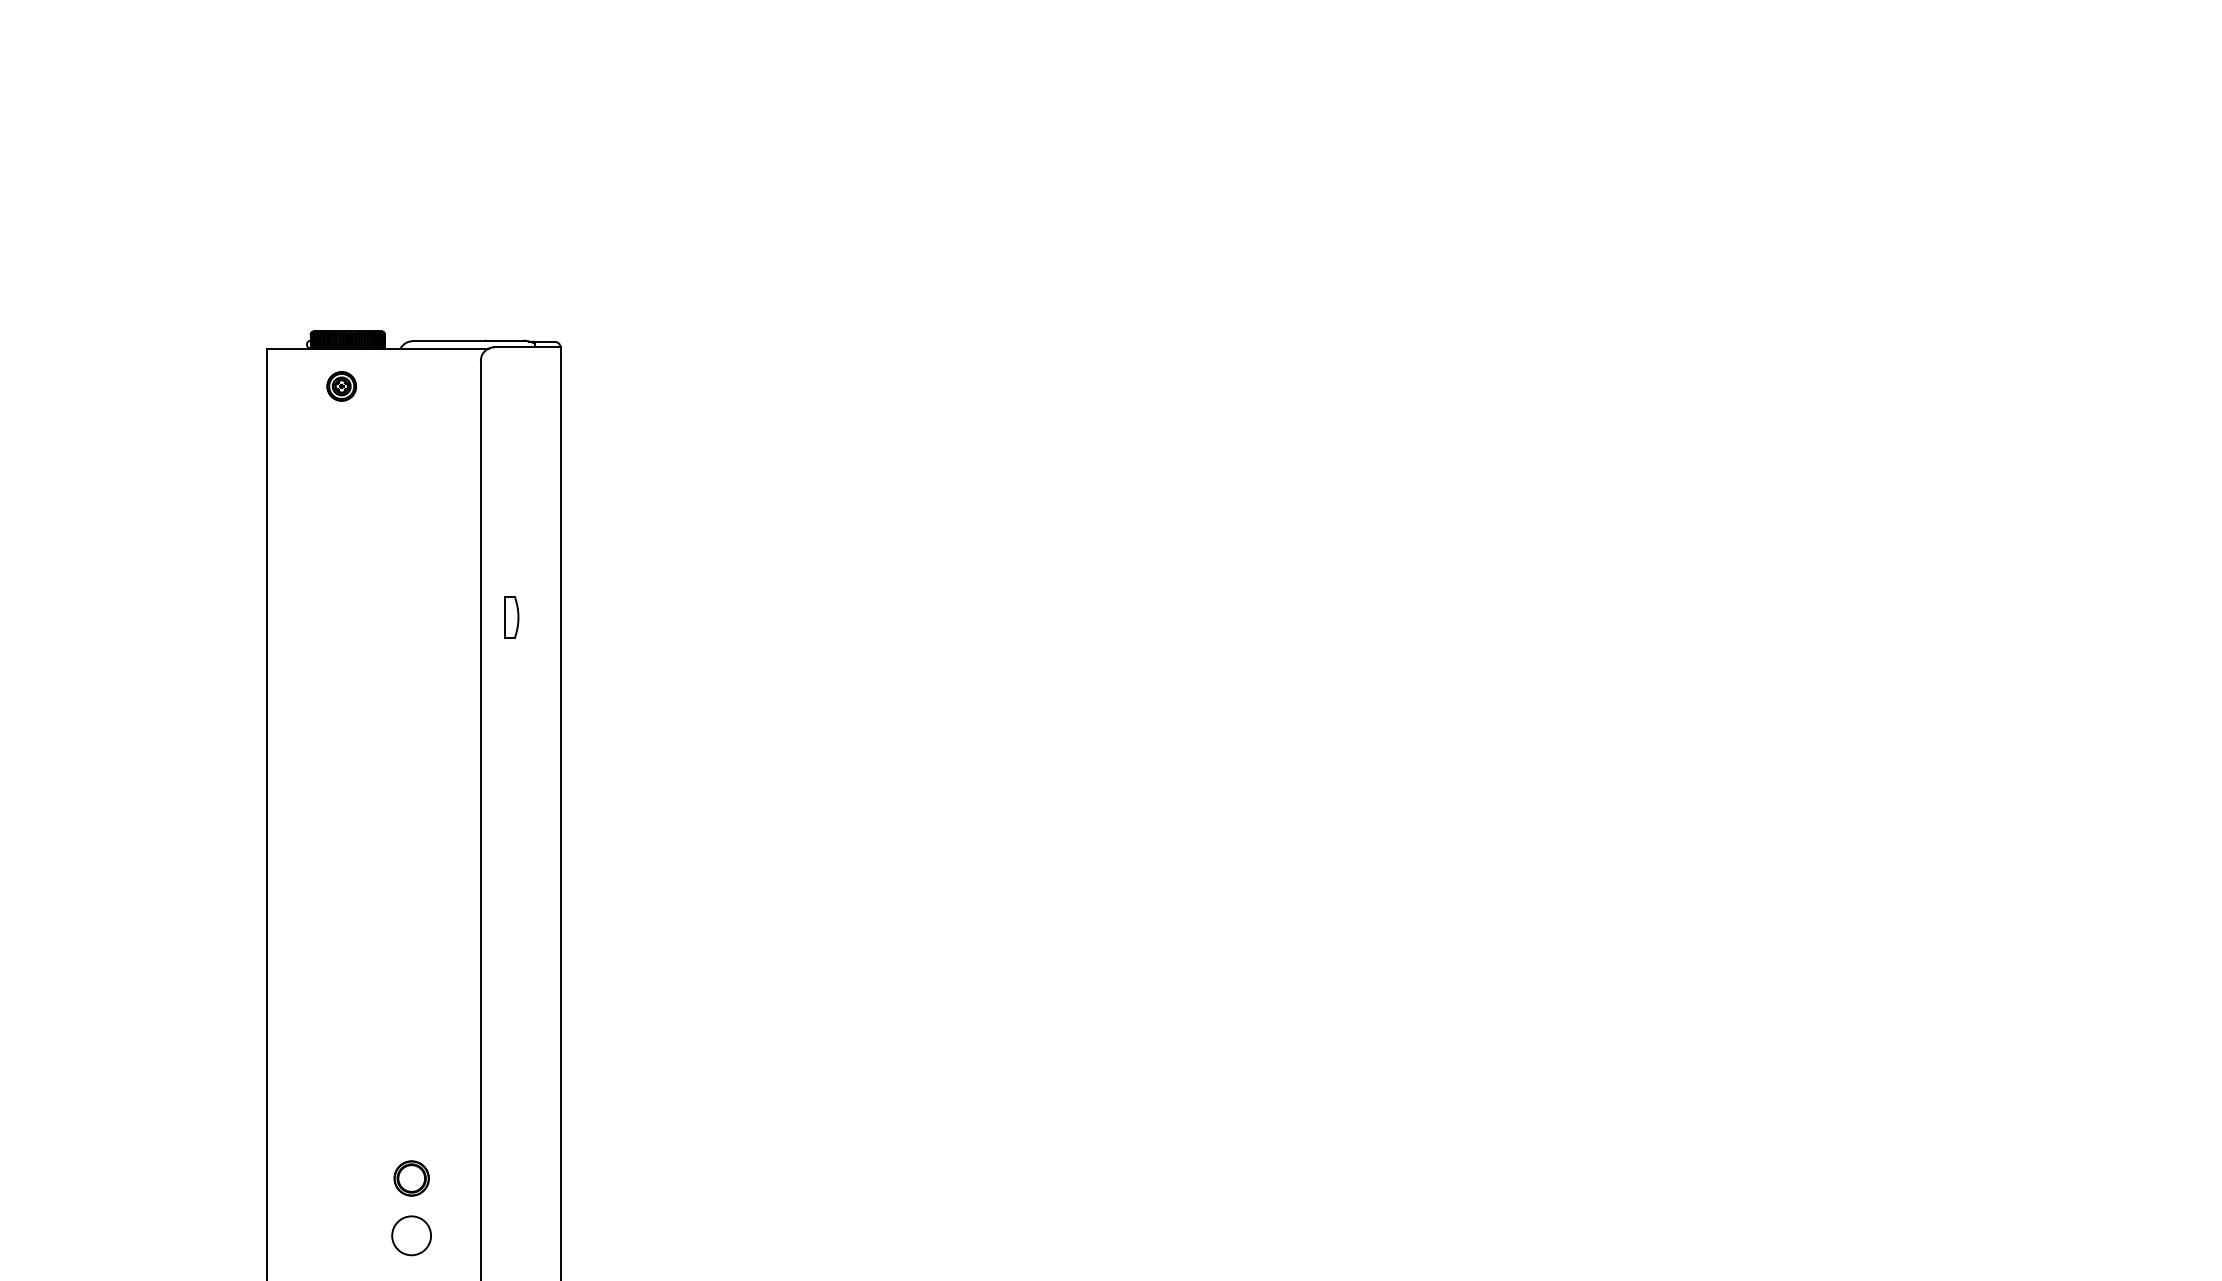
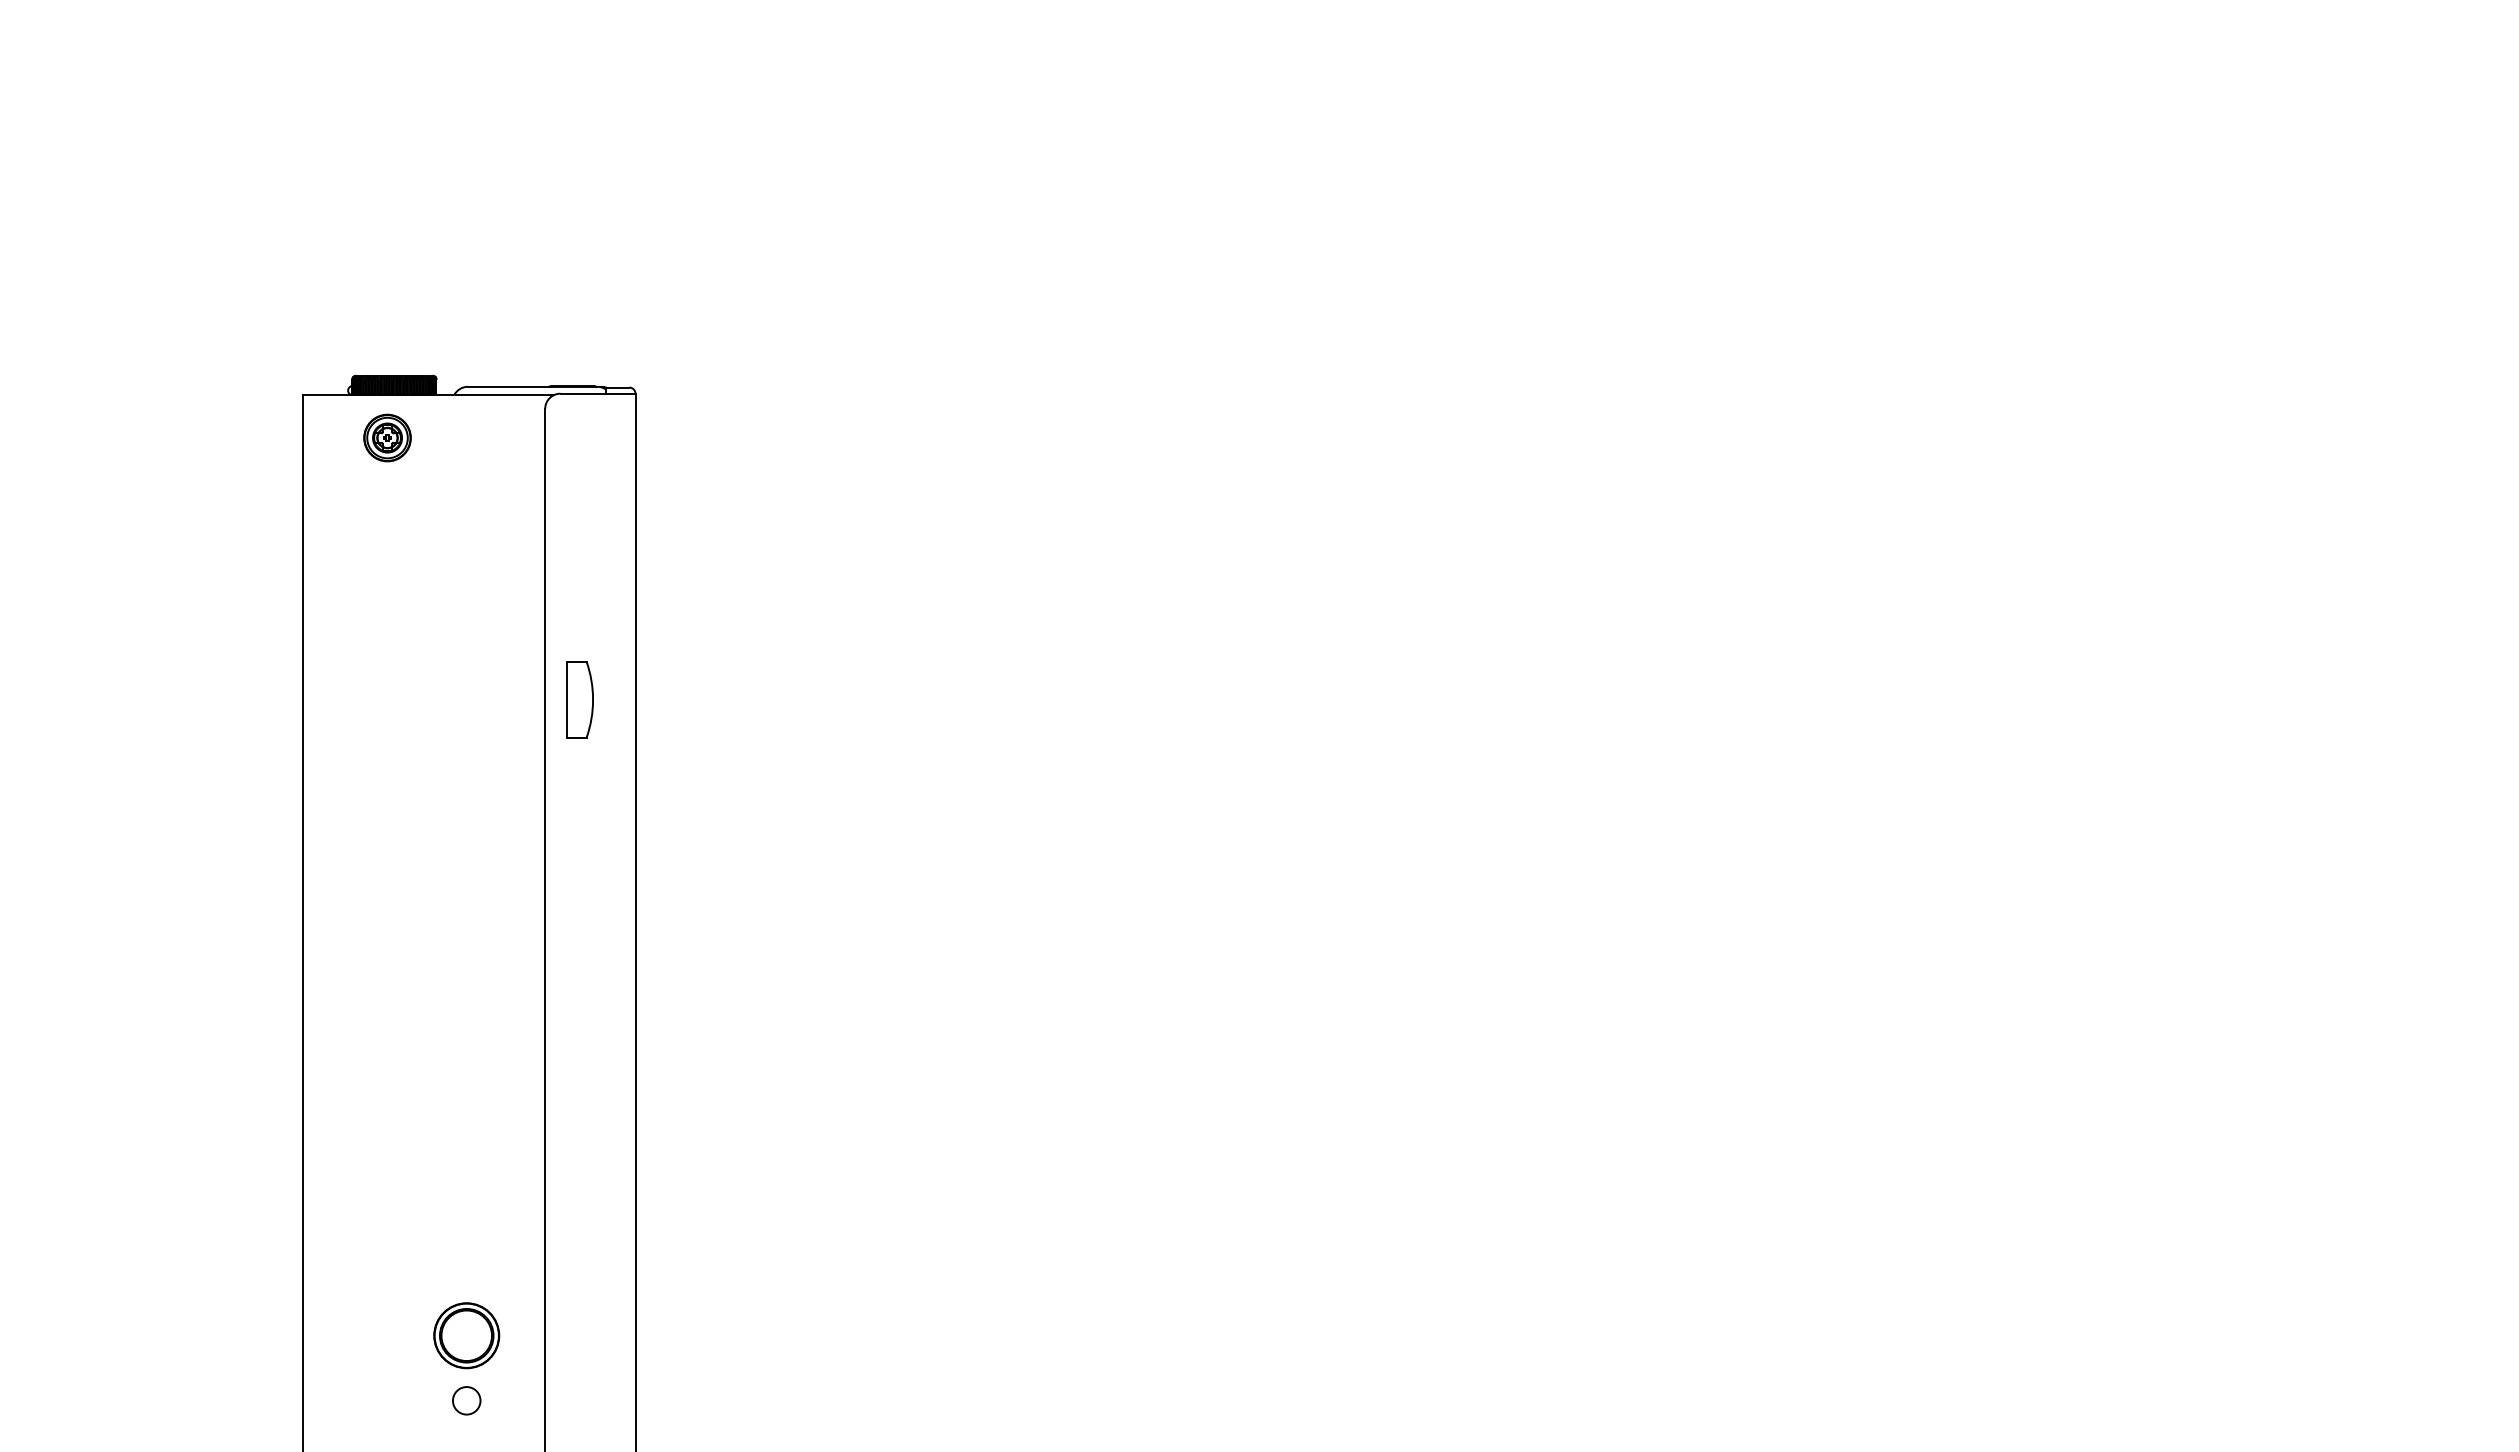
part: (341, 385) -> (387, 437), size x1.43
part: (511, 617) -> (579, 699), size x1.67
part: (411, 1178) -> (466, 1335), size x1.67
circle: (411, 1235) -> (466, 1400), size x0.62

